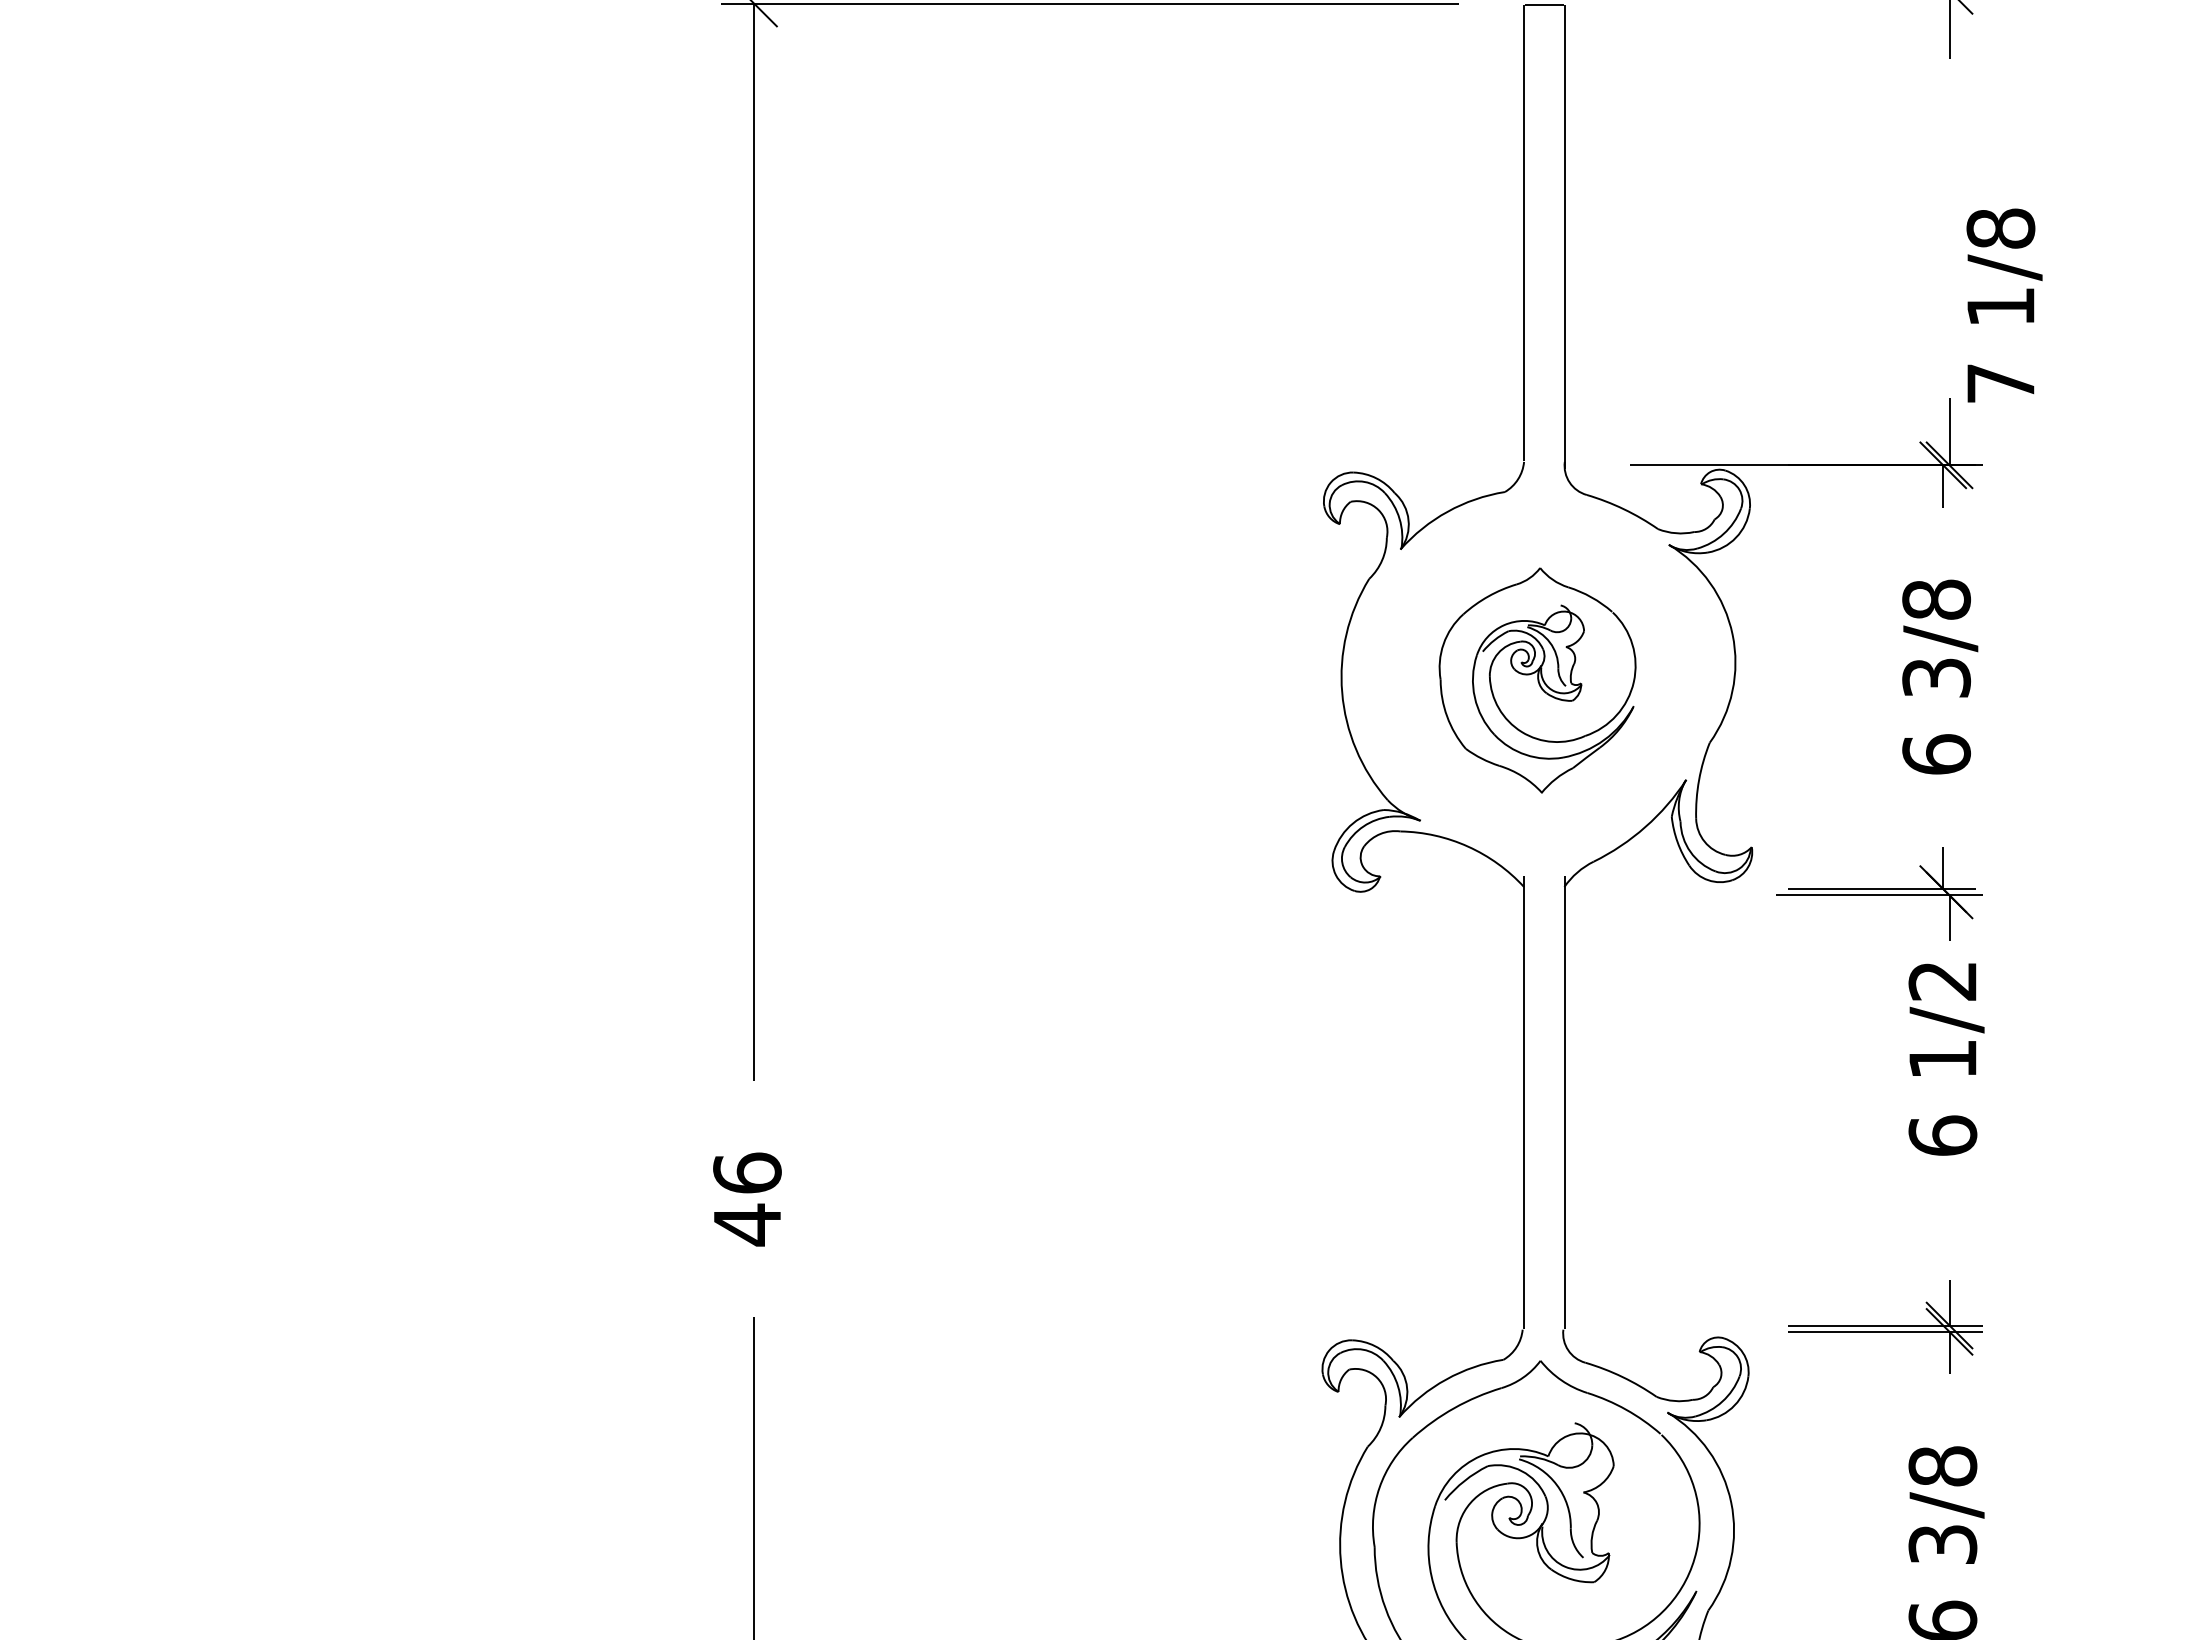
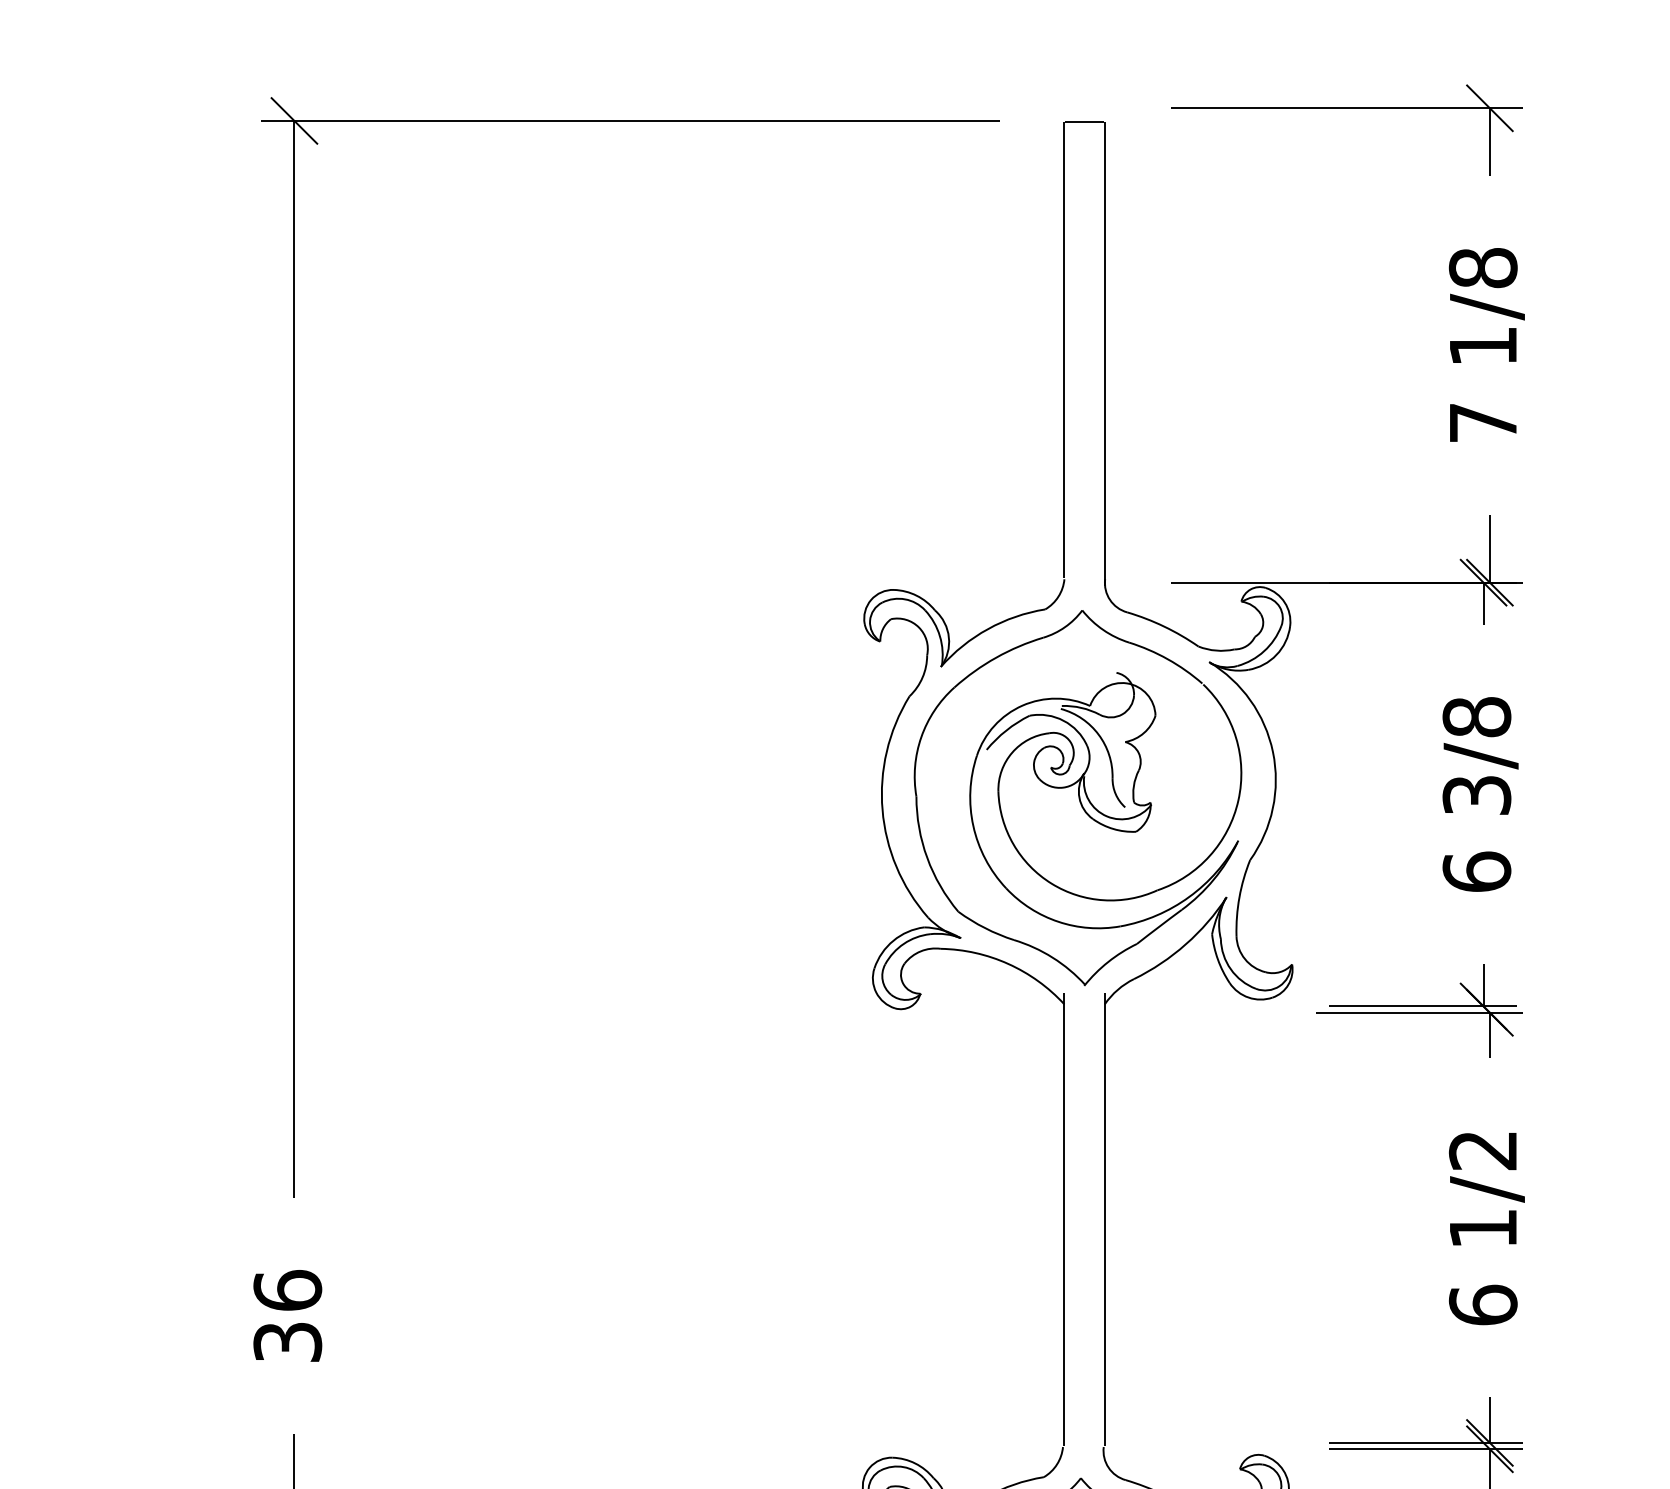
text: (2004, 305) -> (1486, 344), moved
part: (1537, 680) -> (1077, 797), size x1.67
text: (1946, 1059) -> (1486, 1228), moved
text: (747, 1224) -> (287, 1341), 46 -> 36

